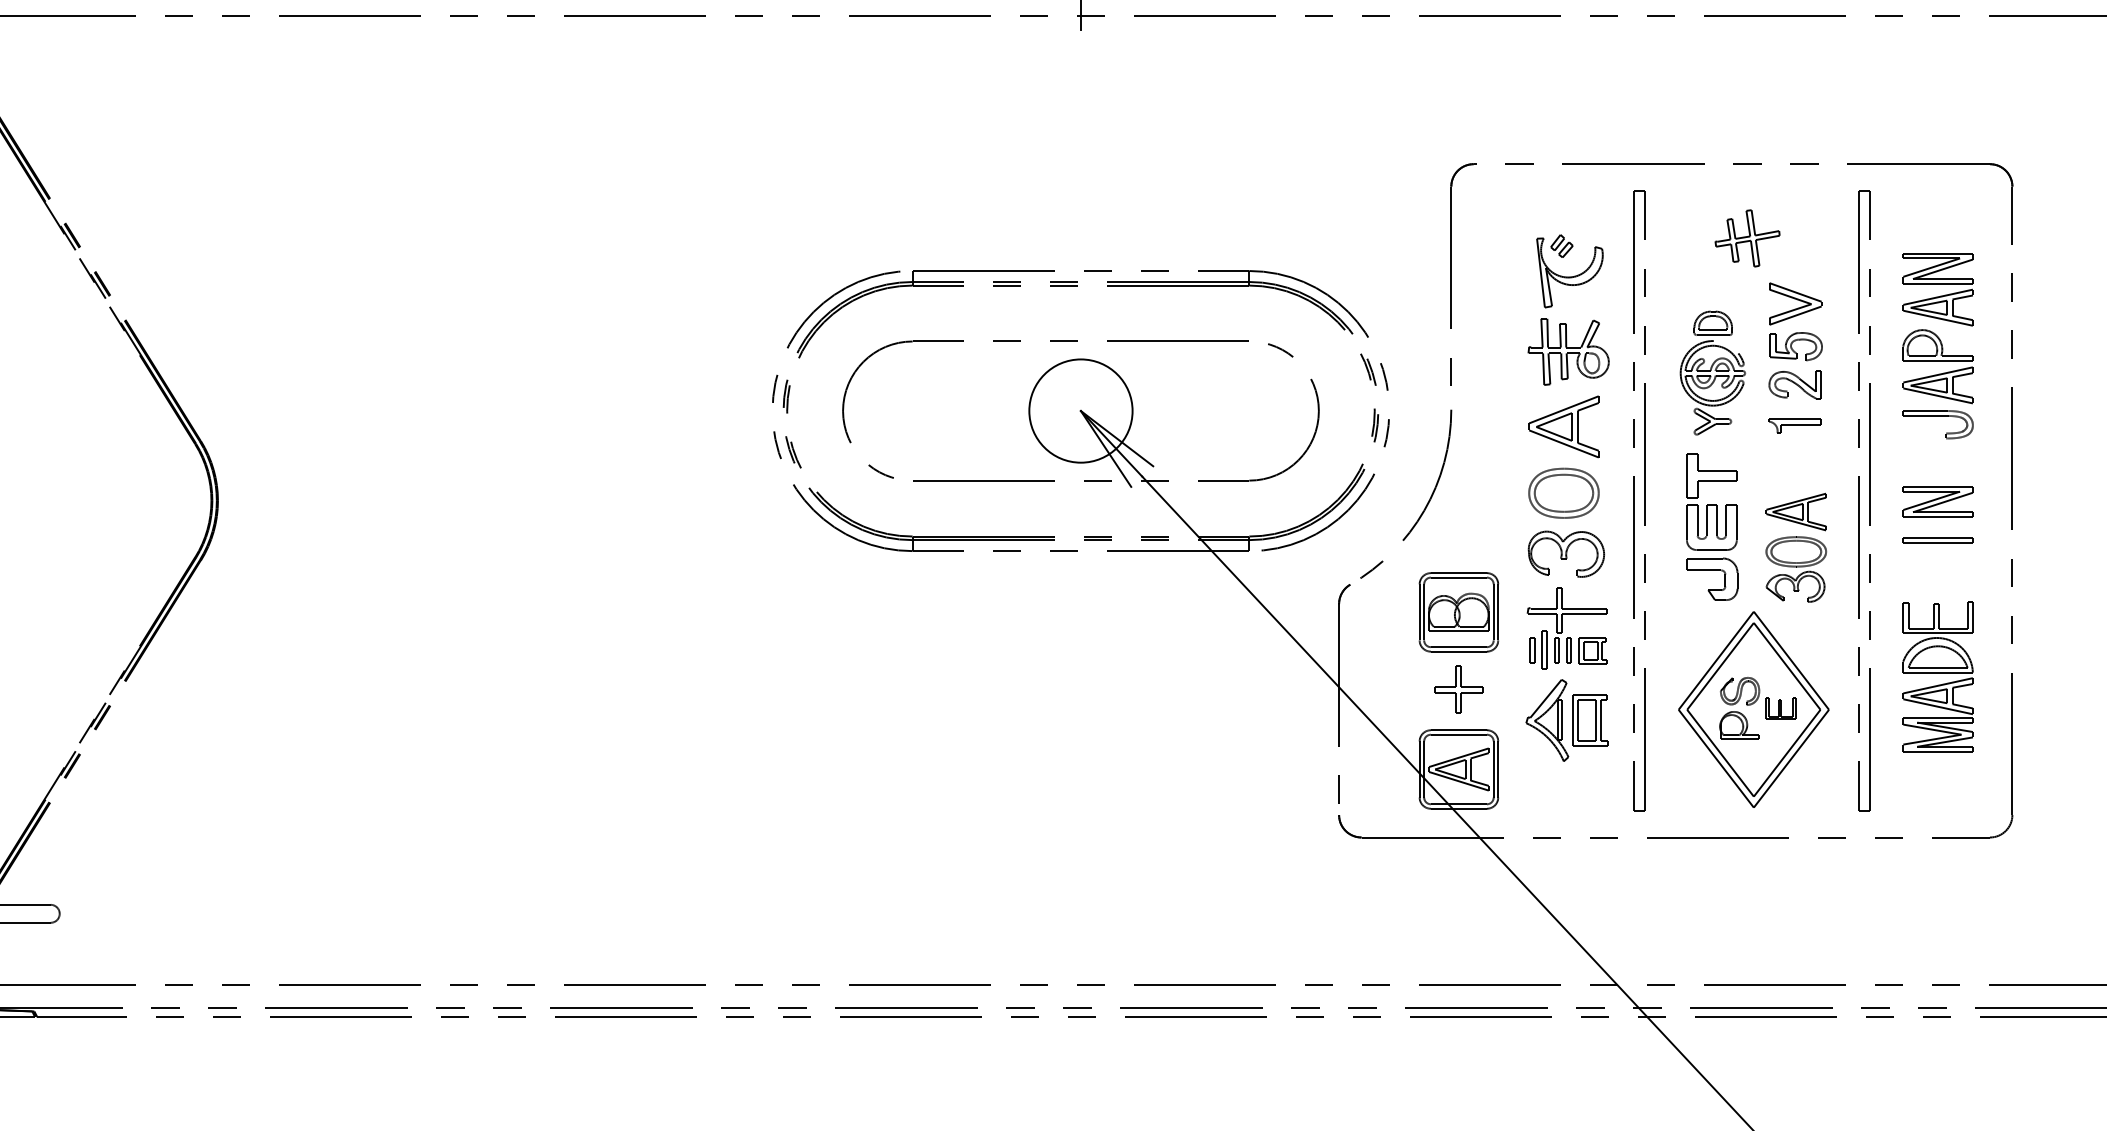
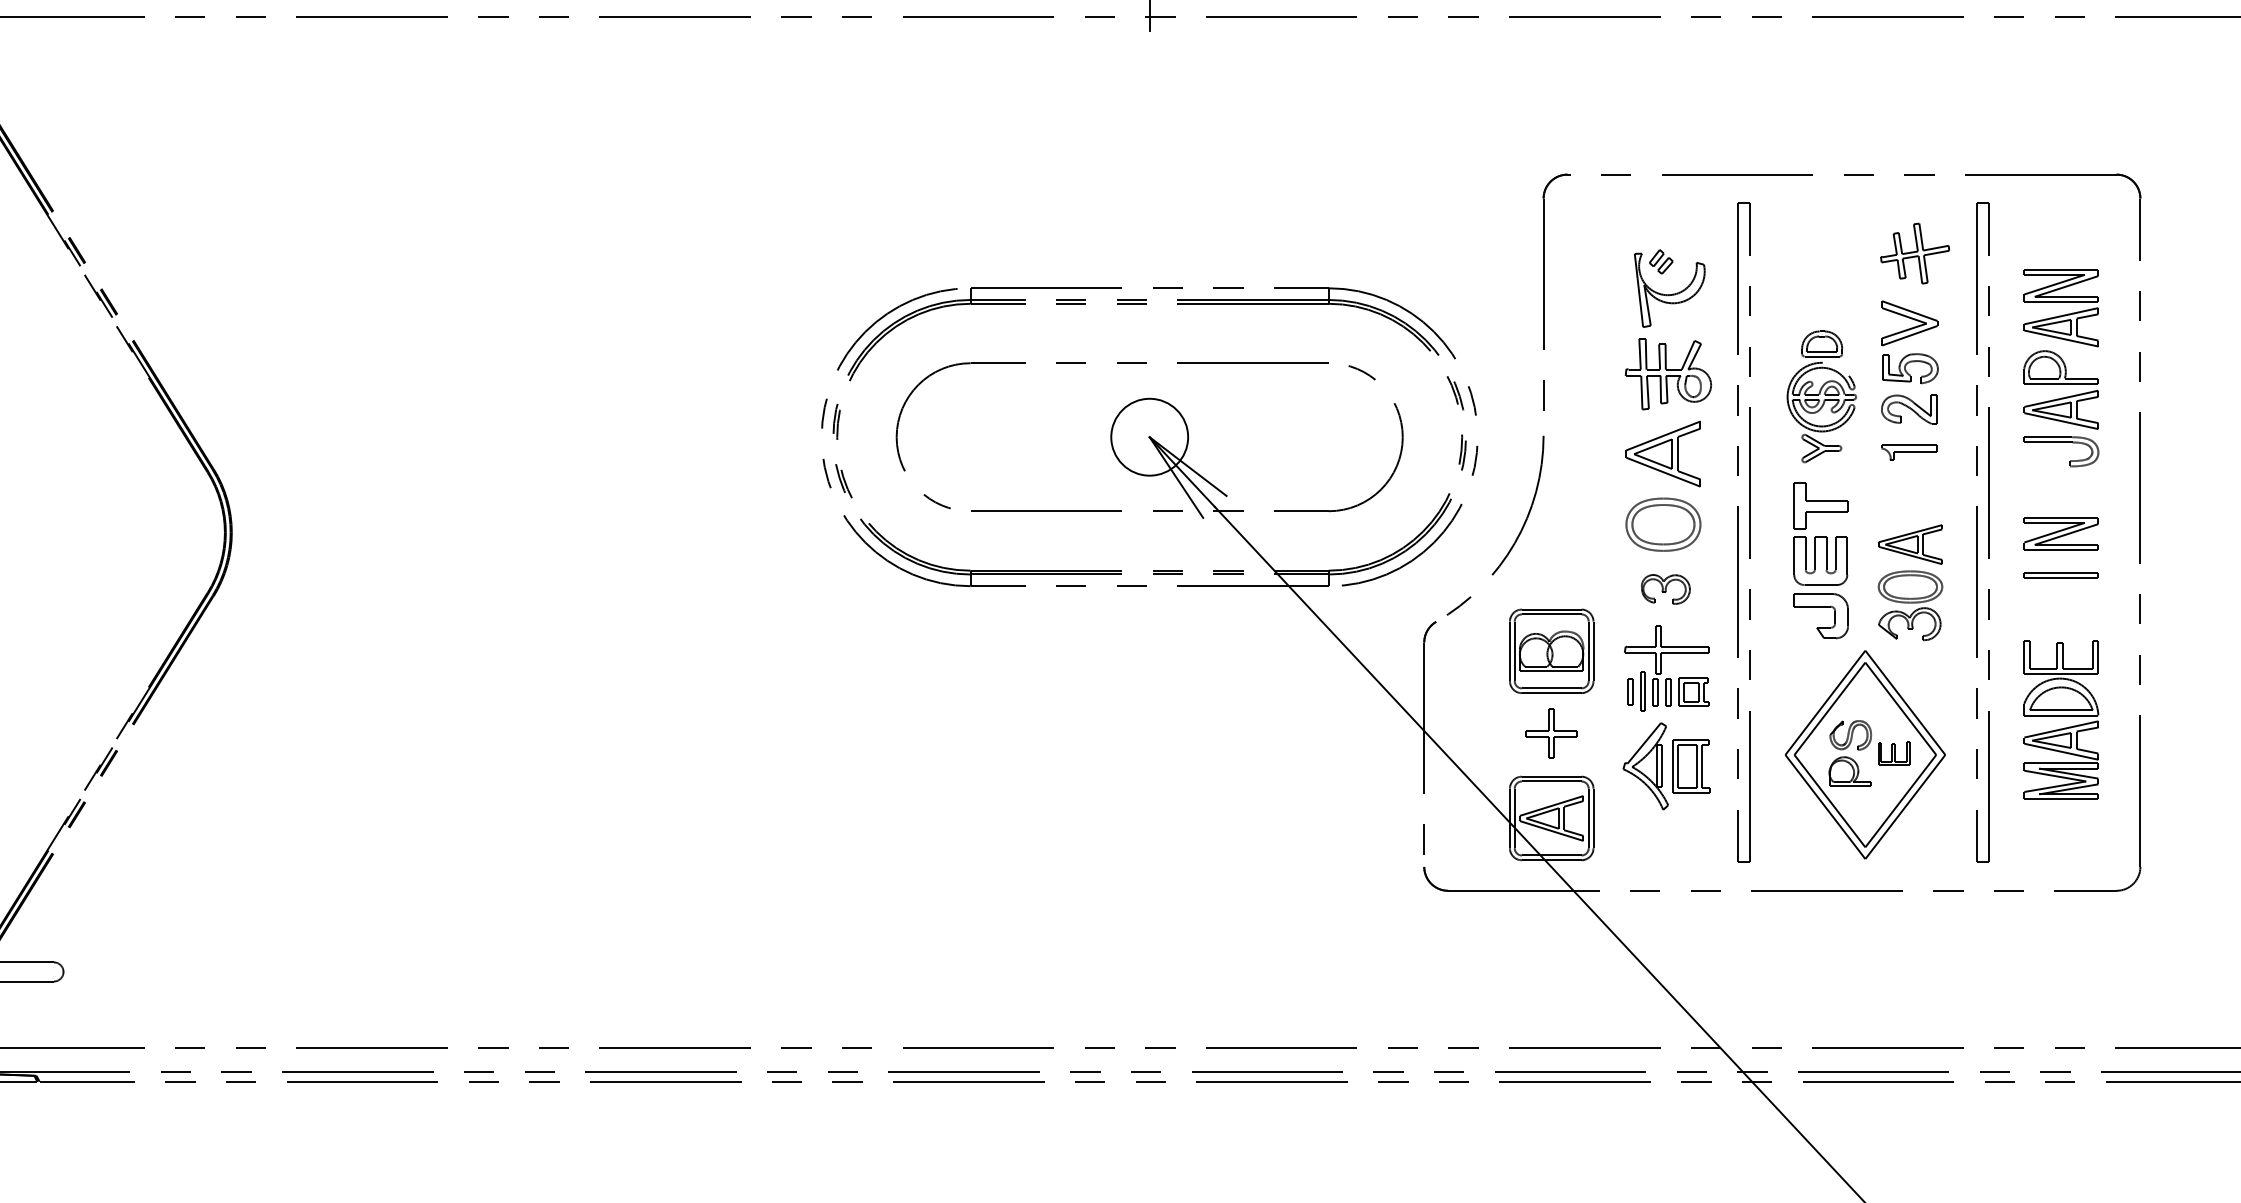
part: (1747, 238) -> (1915, 253), moved
circle: (1080, 410) -> (1149, 436), size x0.7
part: (1565, 553) -> (1665, 588), size x0.6

